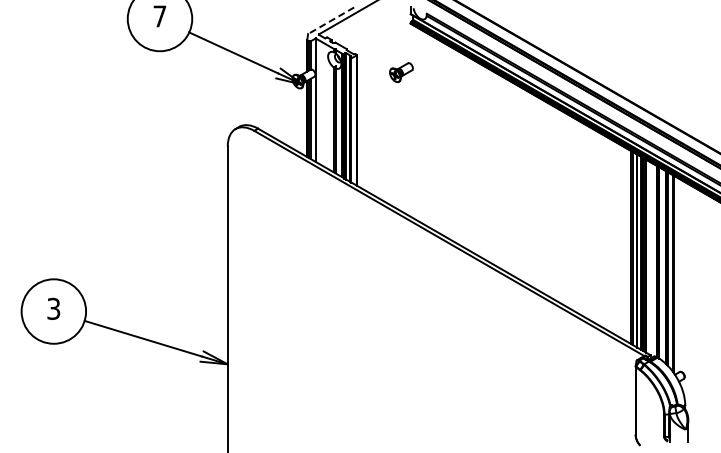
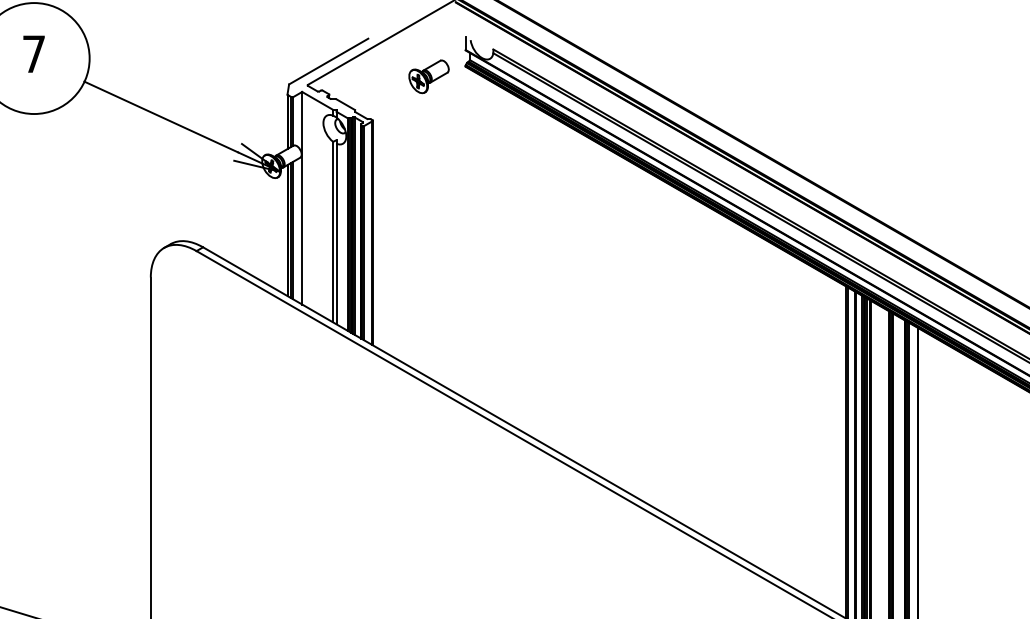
line: (330, 20) -> (327, 61), dashed -> solid
part: (401, 72) -> (429, 76), moved

